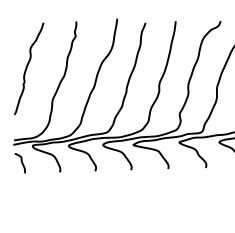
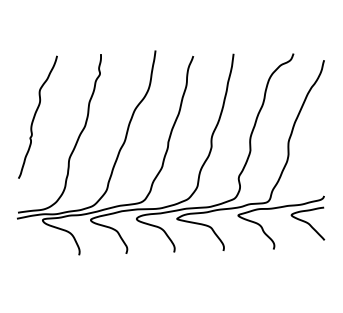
curve: (21, 162) -> (27, 242), removed

